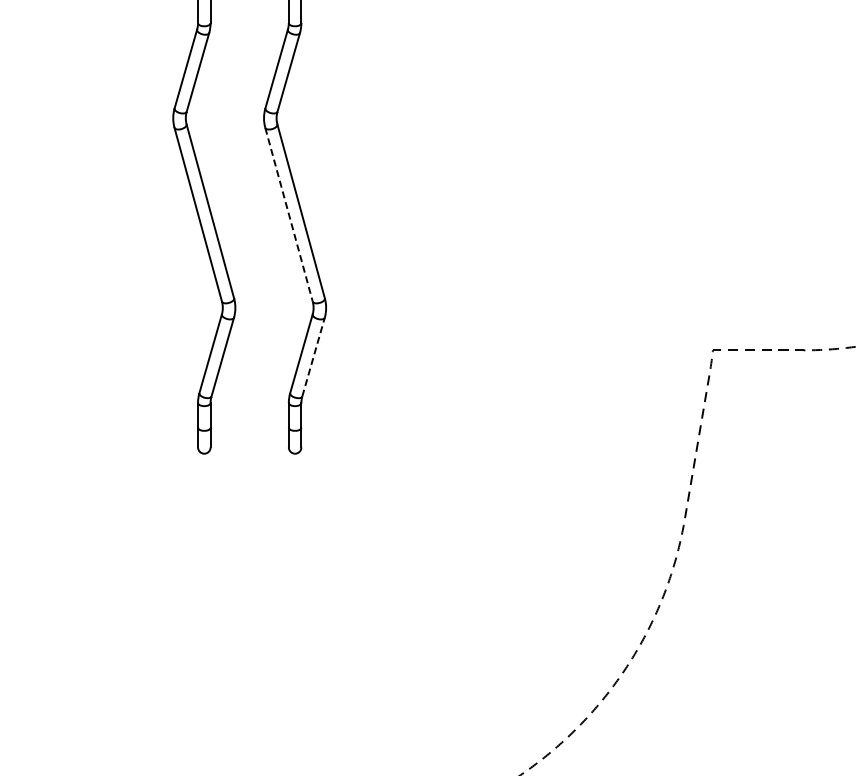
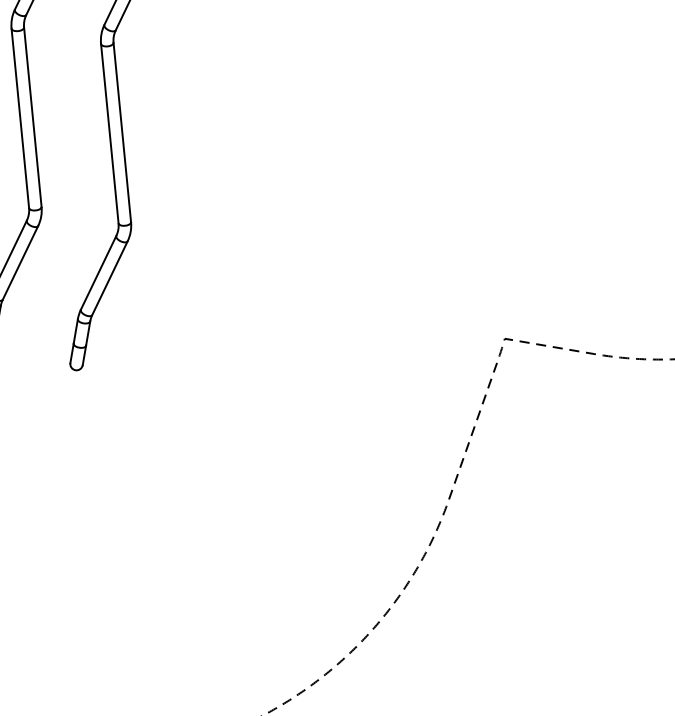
line: (289, 215) -> (110, 134), dashed -> solid
line: (313, 357) -> (109, 278), dashed -> solid

